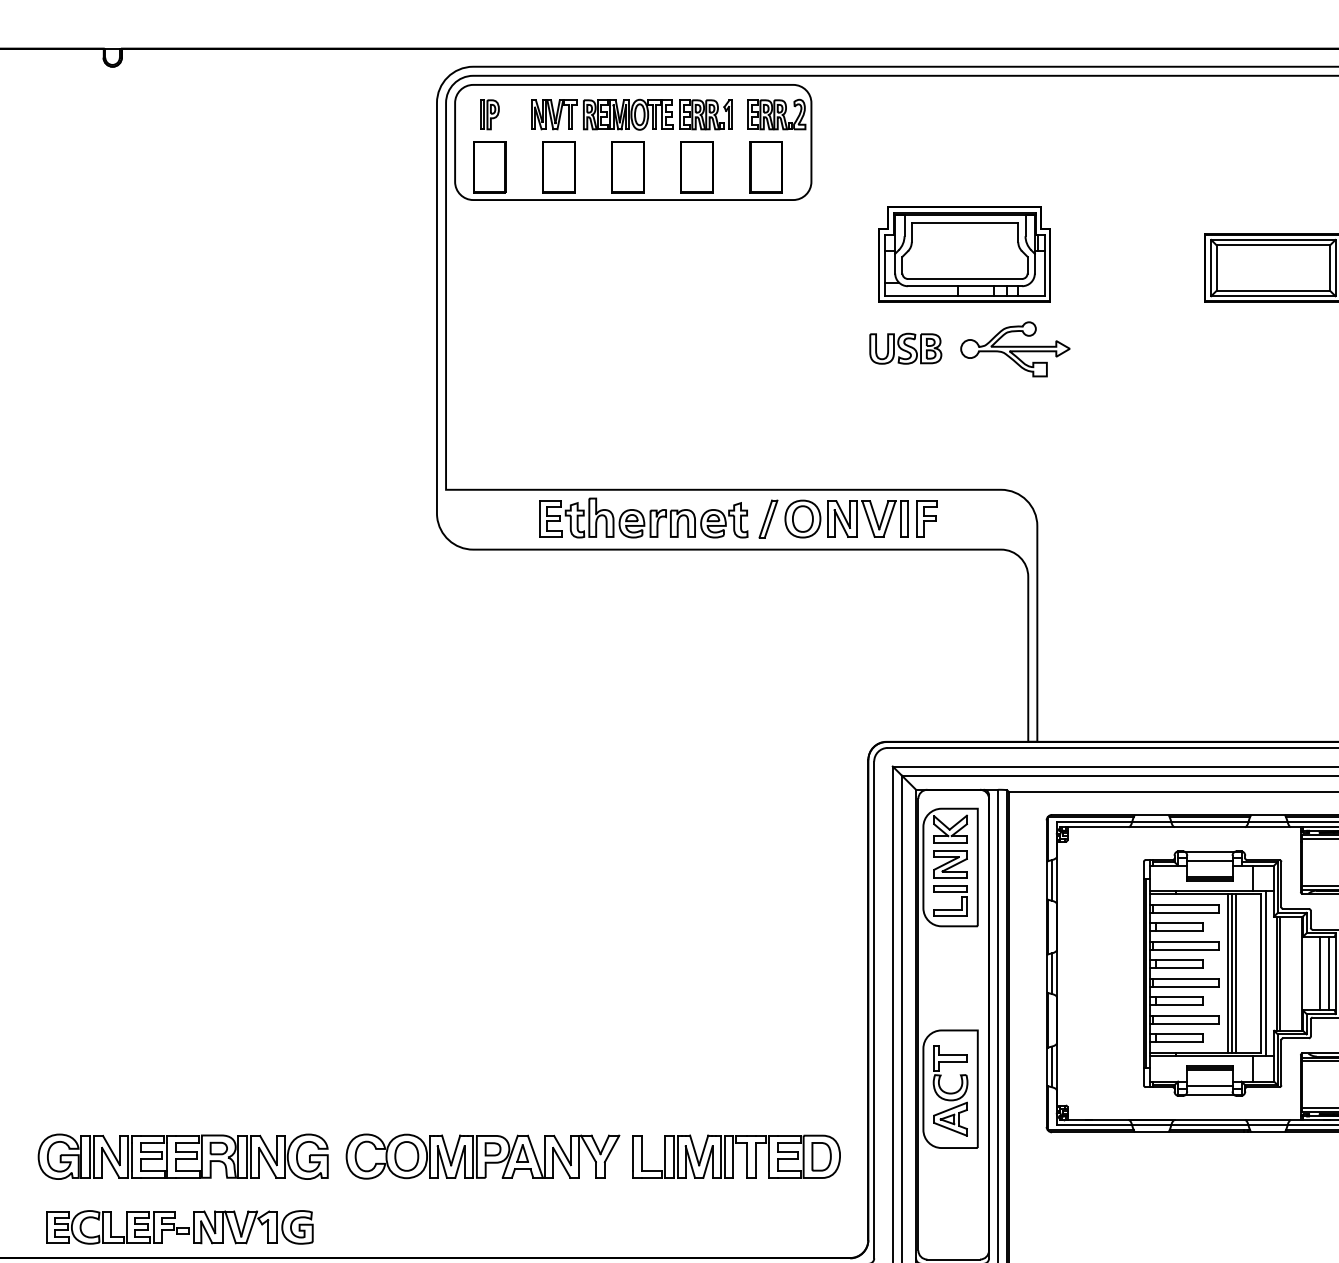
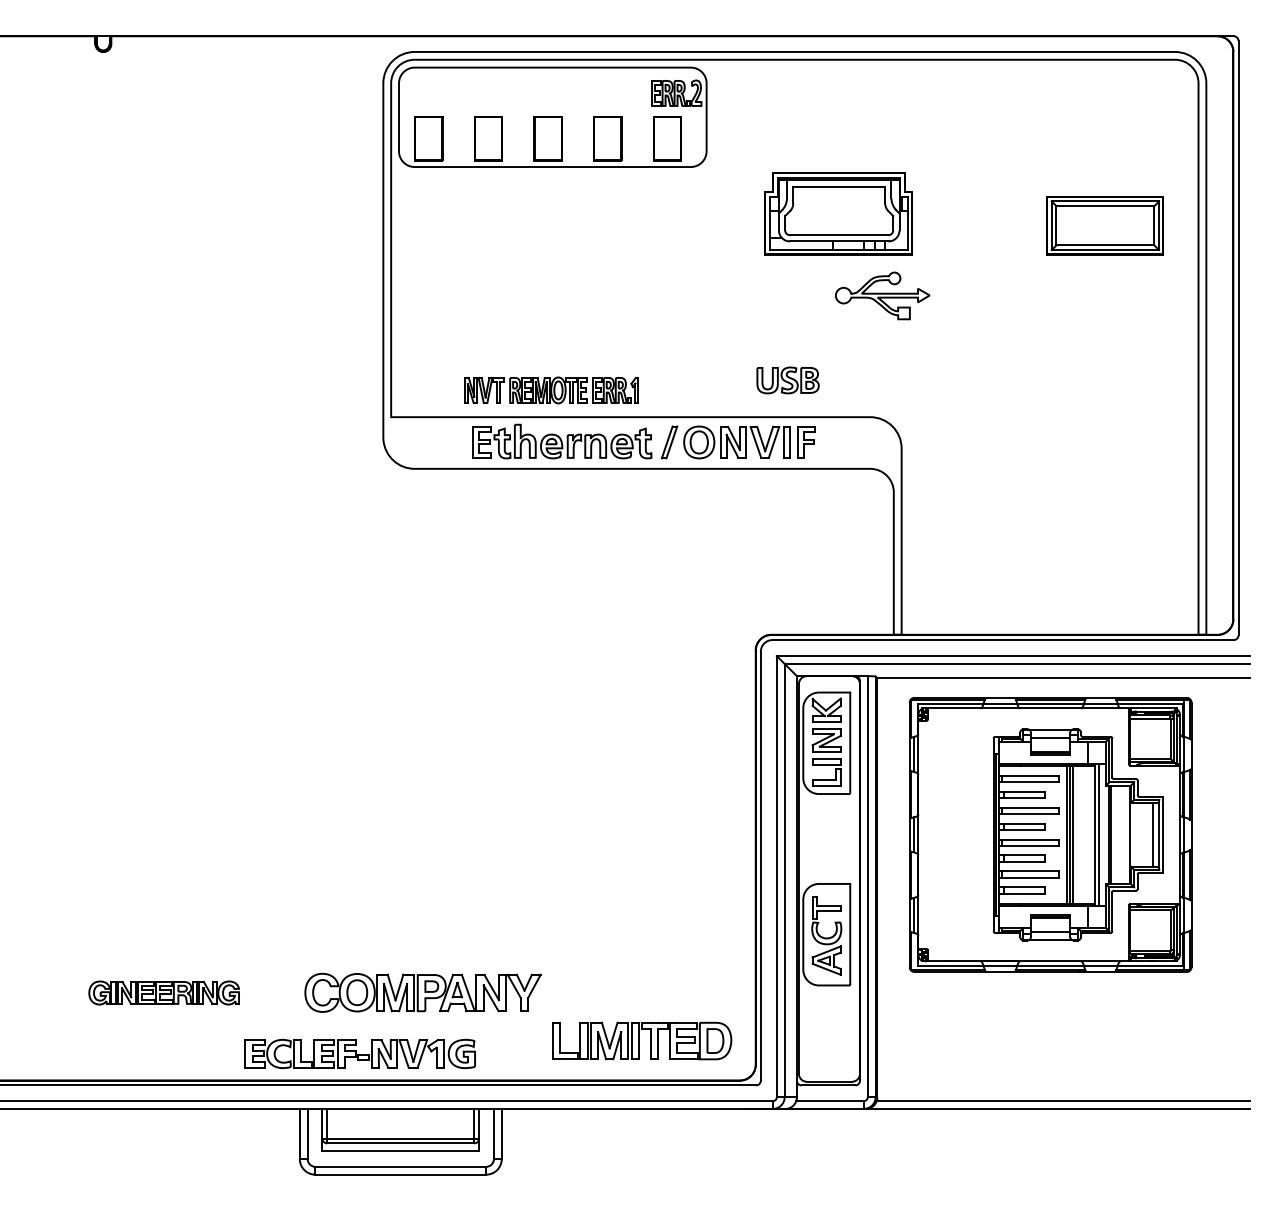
part: (489, 114) -> (428, 93), removed
part: (631, 114) -> (551, 390), moved
part: (905, 348) -> (787, 380), moved
line: (1319, 973) -> (1145, 834), removed
part: (182, 1156) -> (163, 992), size x0.6
part: (737, 1156) -> (642, 1040), moved
part: (178, 1226) -> (359, 1053), moved

